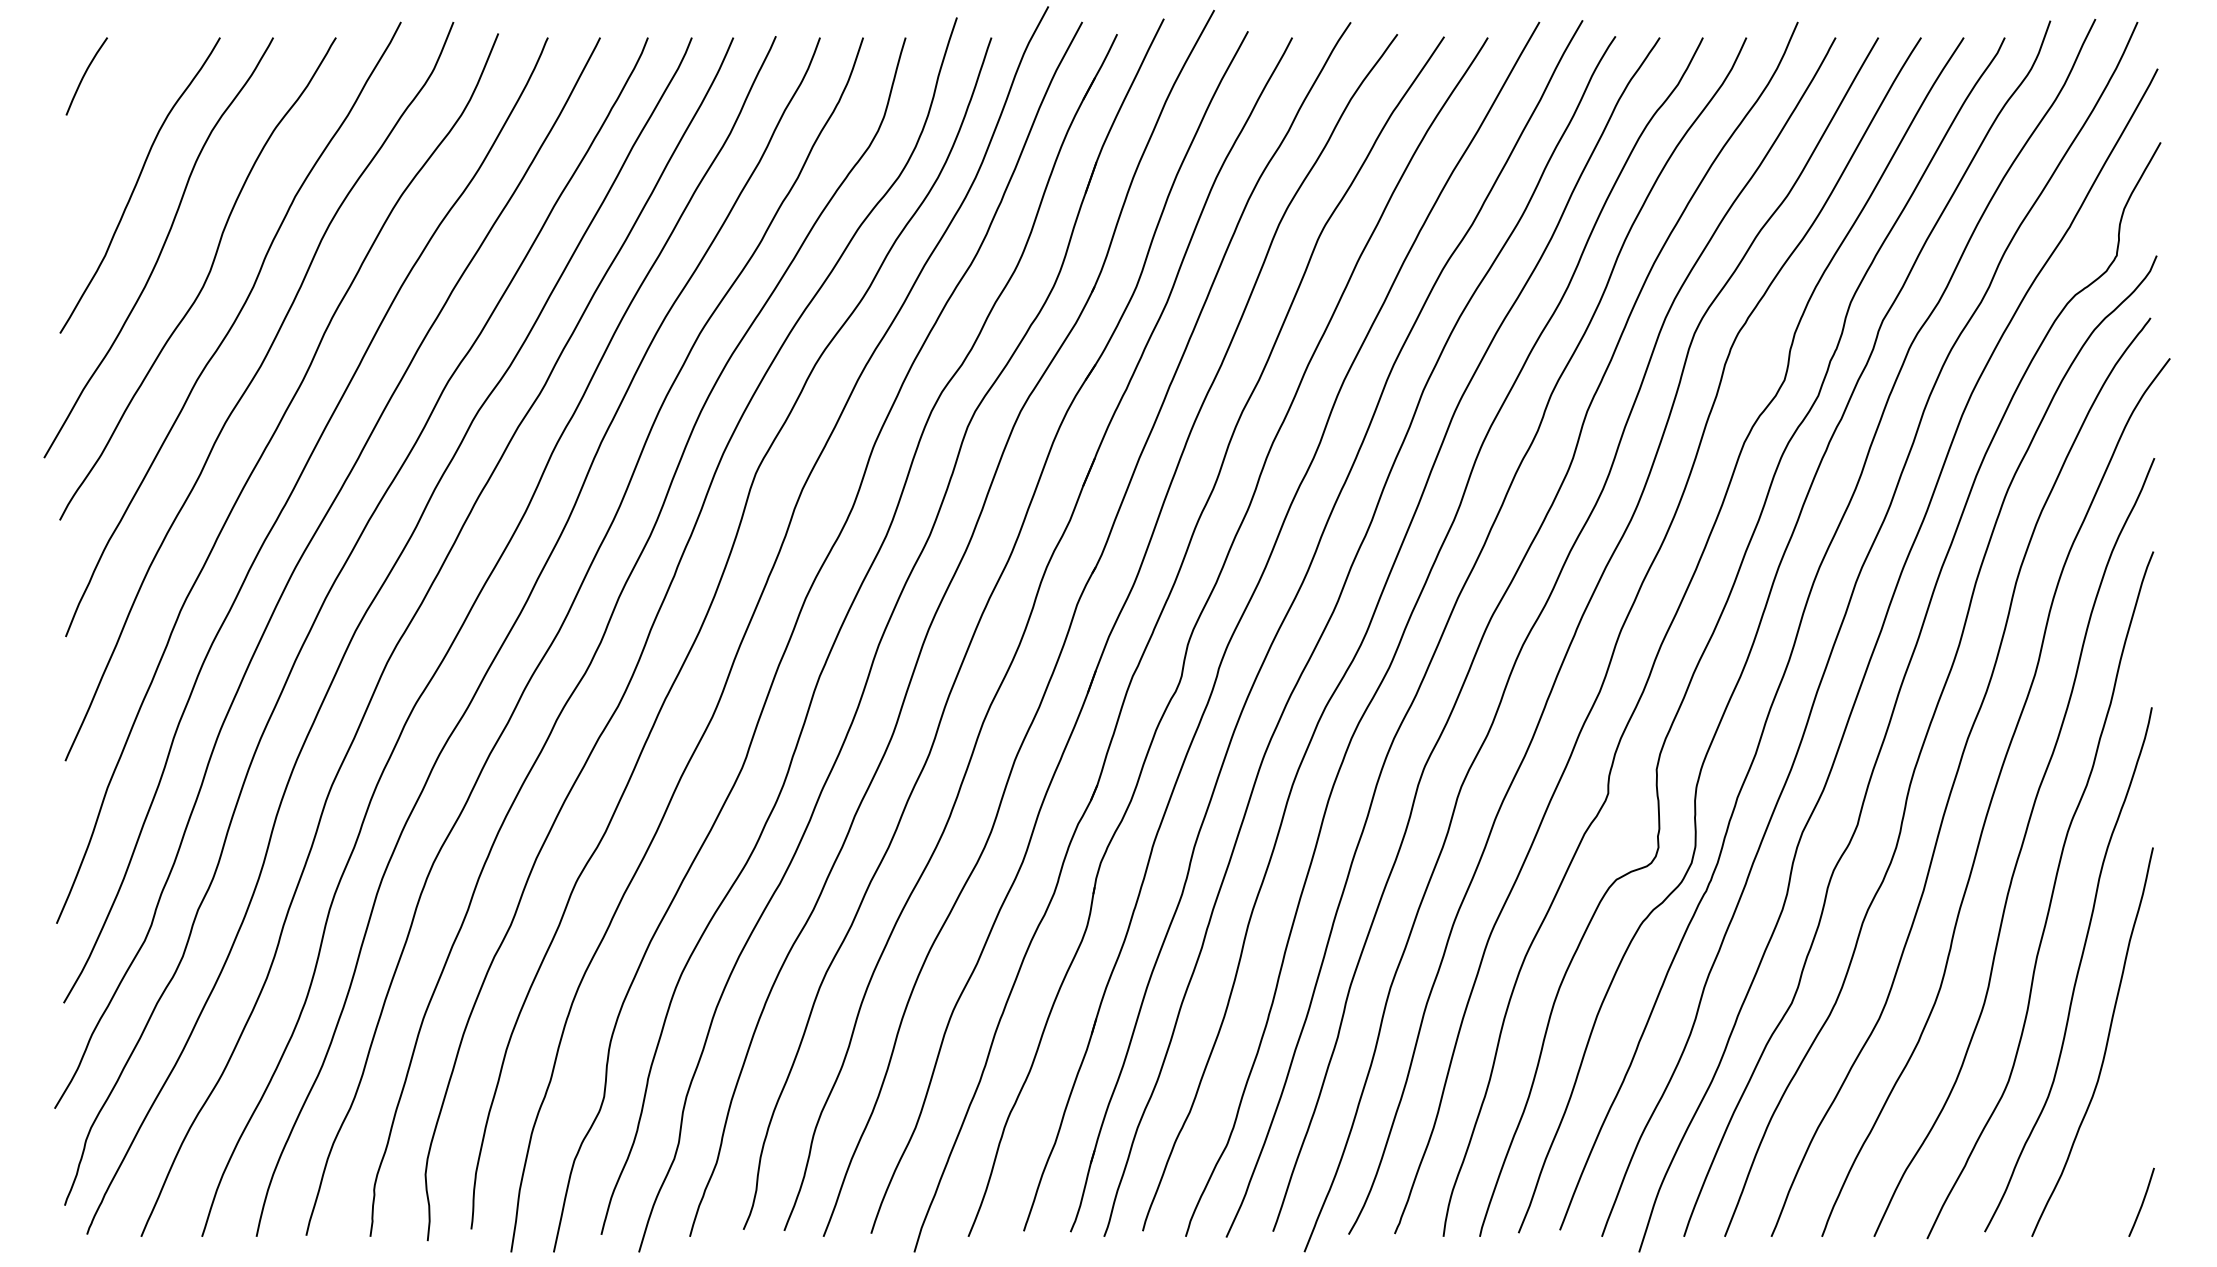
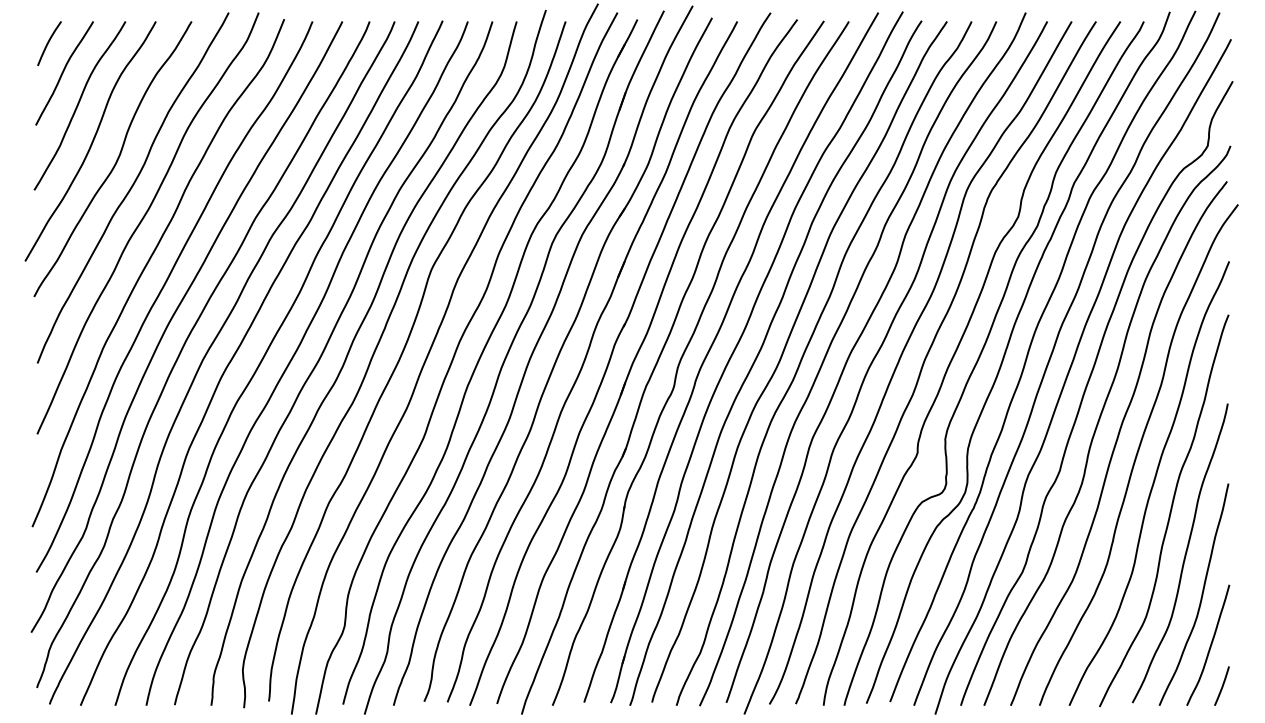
curve: (111, 128) -> (63, 73), added
curve: (2121, 1129) -> (1210, 644), added

